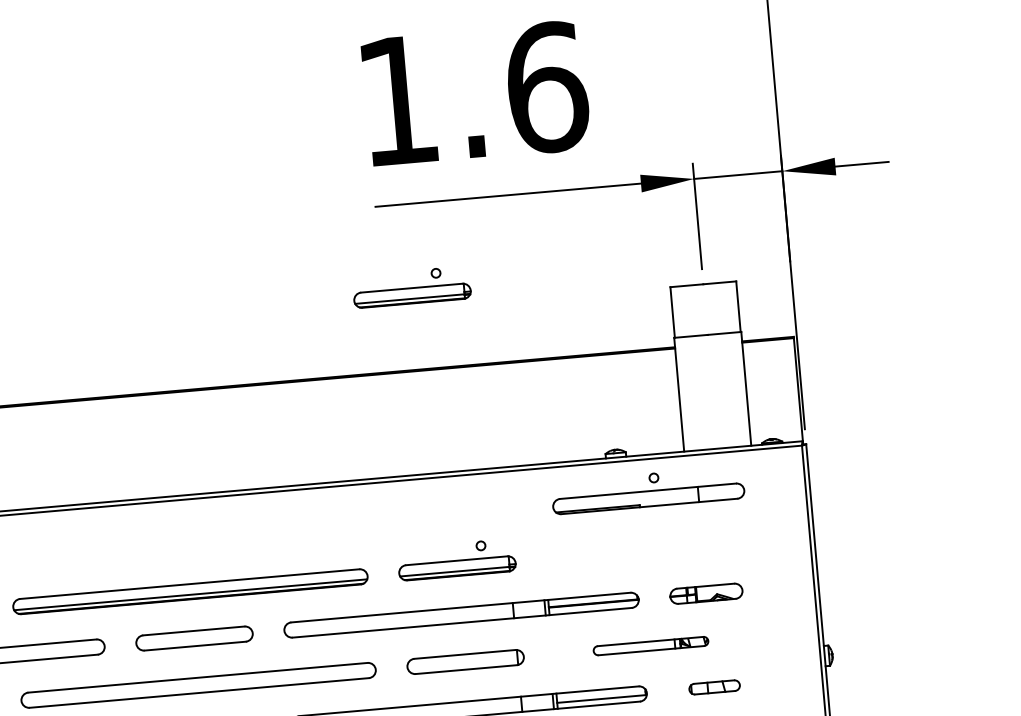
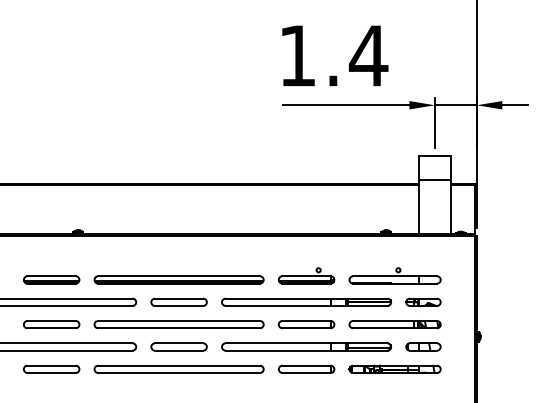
text: (546, 86) -> (368, 55), 1.6 -> 1.4
part: (411, 286) -> (296, 144), removed
part: (646, 489) -> (394, 275), moved
part: (649, 645) -> (394, 324), size x1.67
part: (714, 686) -> (423, 346), size x1.43

